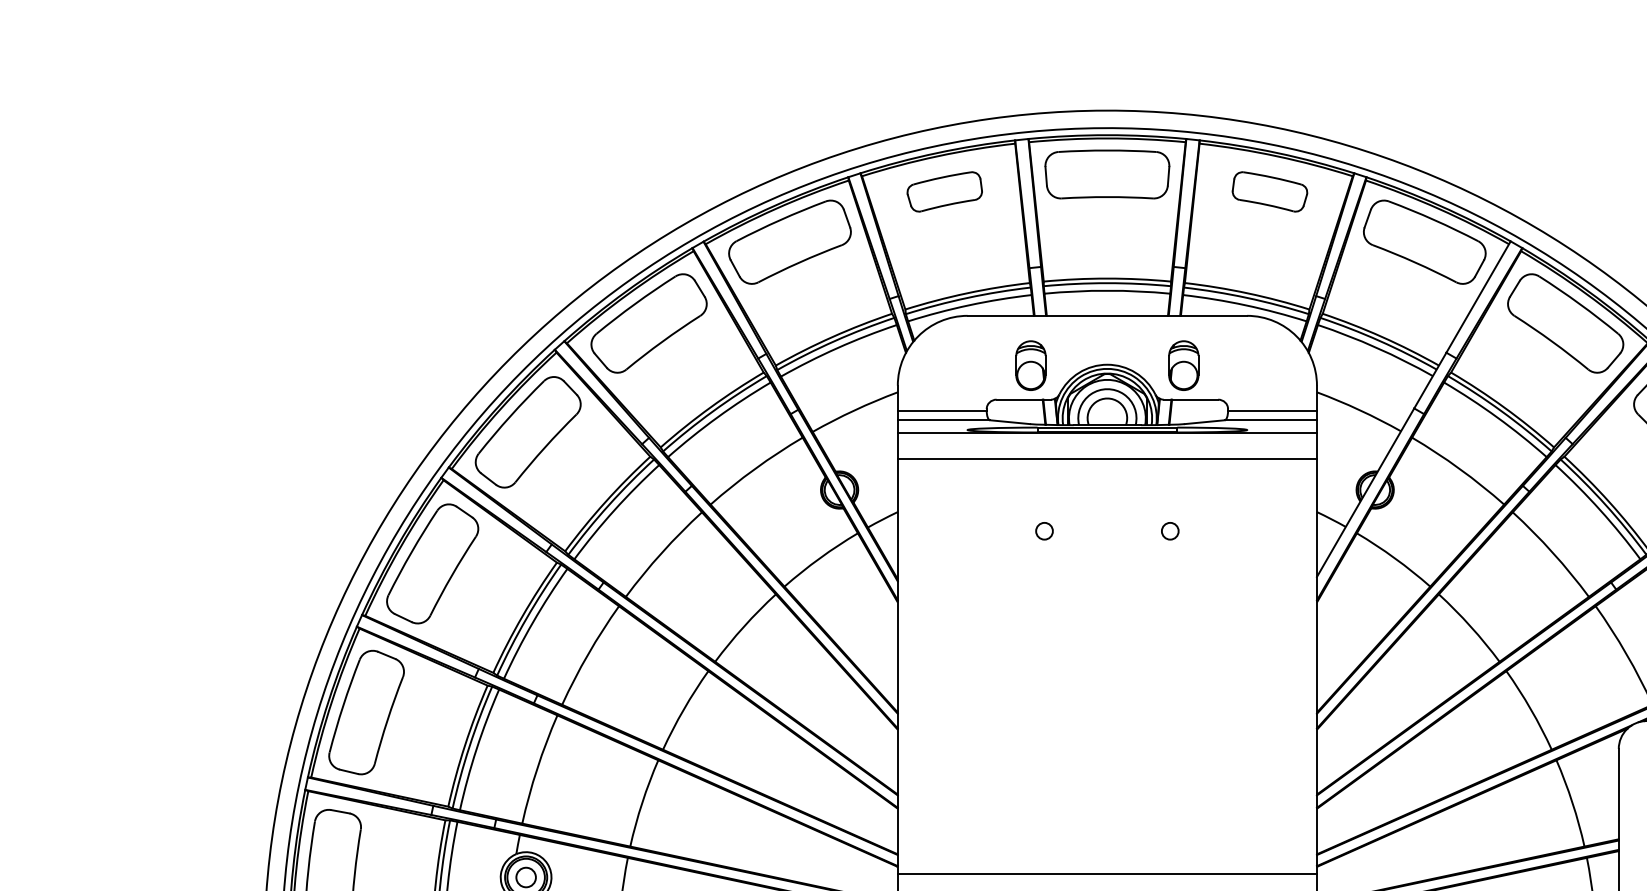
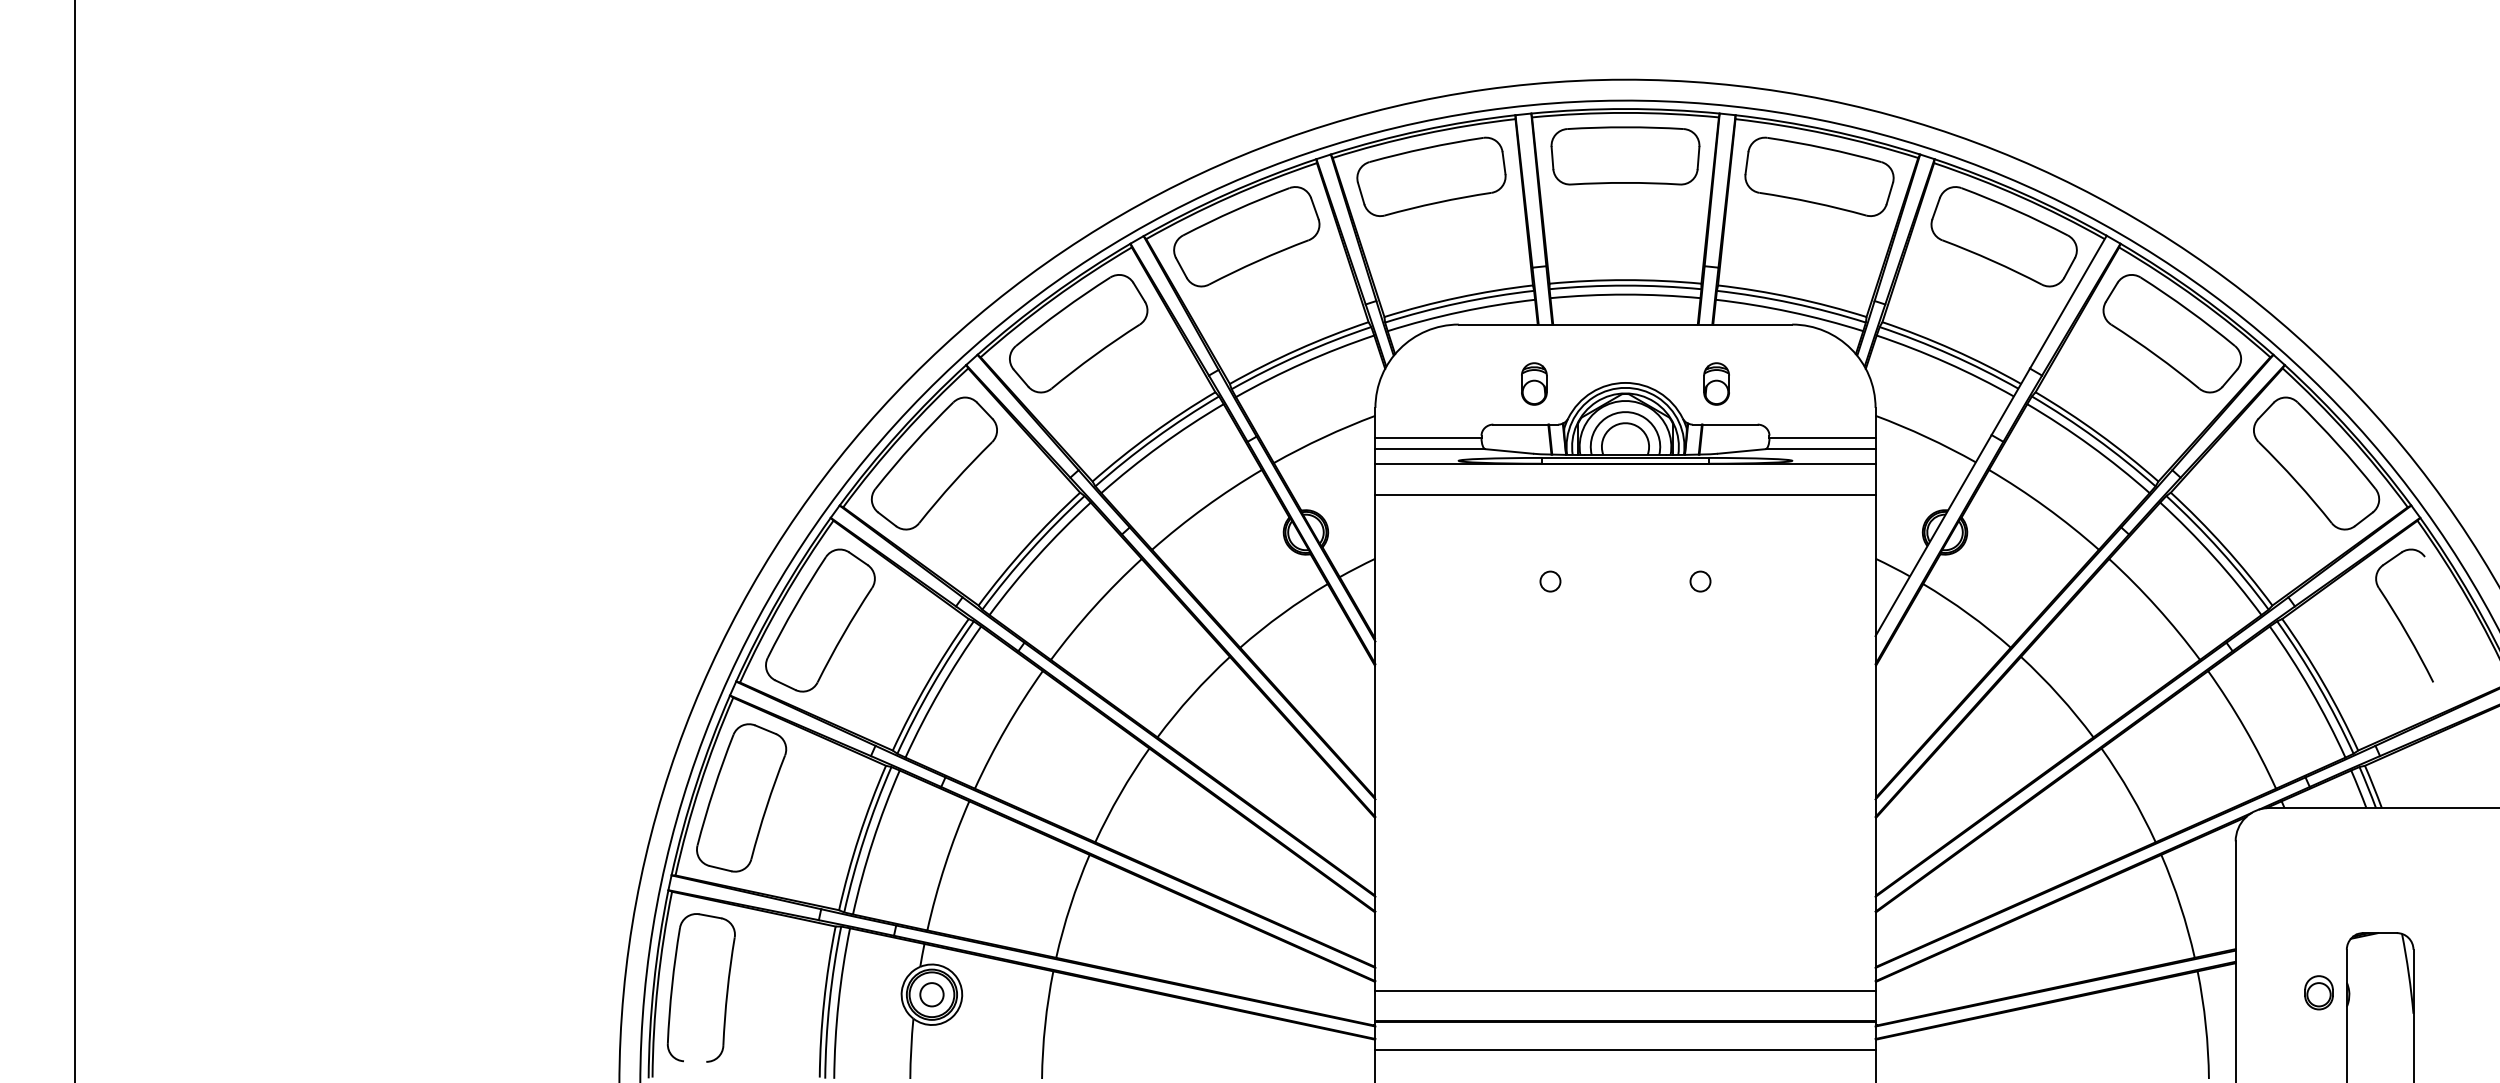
part: (944, 191) -> (1431, 176), size x1.67
part: (1269, 191) -> (1819, 176), size x1.67
part: (1031, 365) -> (1534, 383), size x0.71
part: (1183, 365) -> (1716, 383), size x0.71

